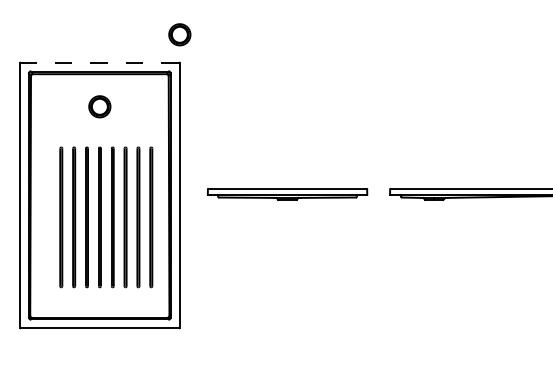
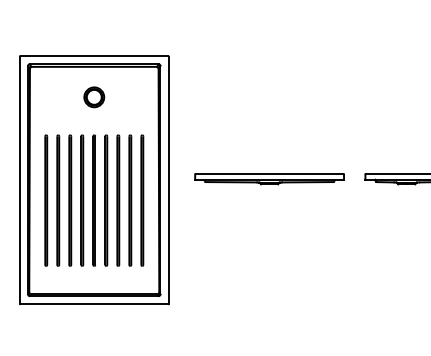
part: (179, 34) -> (168, 29), removed
line: (99, 62) -> (93, 55), dashed -> solid
line: (48, 217) -> (46, 200), added

